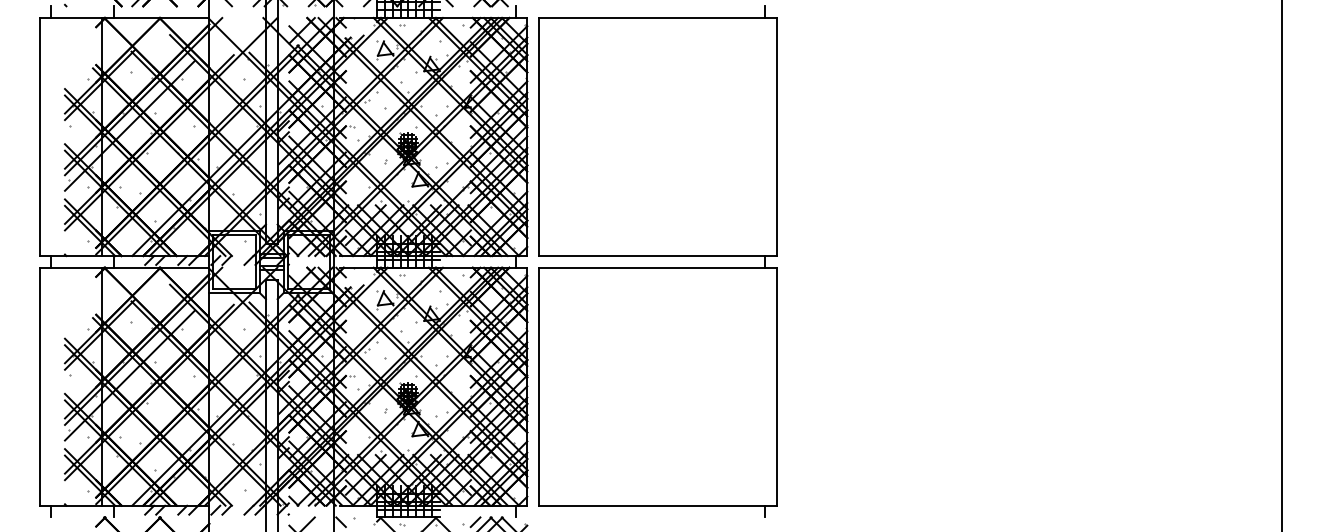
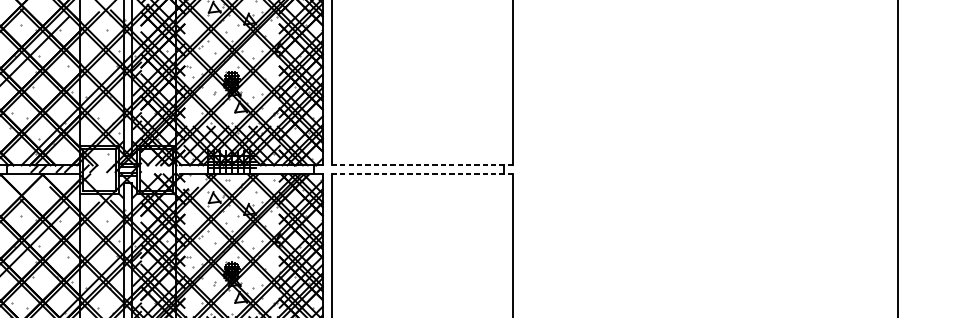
line: (658, 256) -> (422, 165), solid -> dashed
line: (658, 267) -> (422, 174), solid -> dashed

